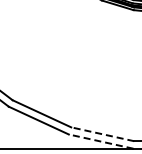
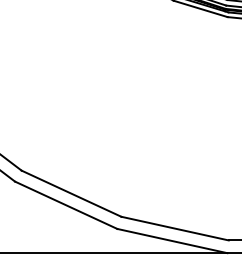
line: (102, 134) -> (174, 228), dashed -> solid
line: (100, 141) -> (171, 240), dashed -> solid

